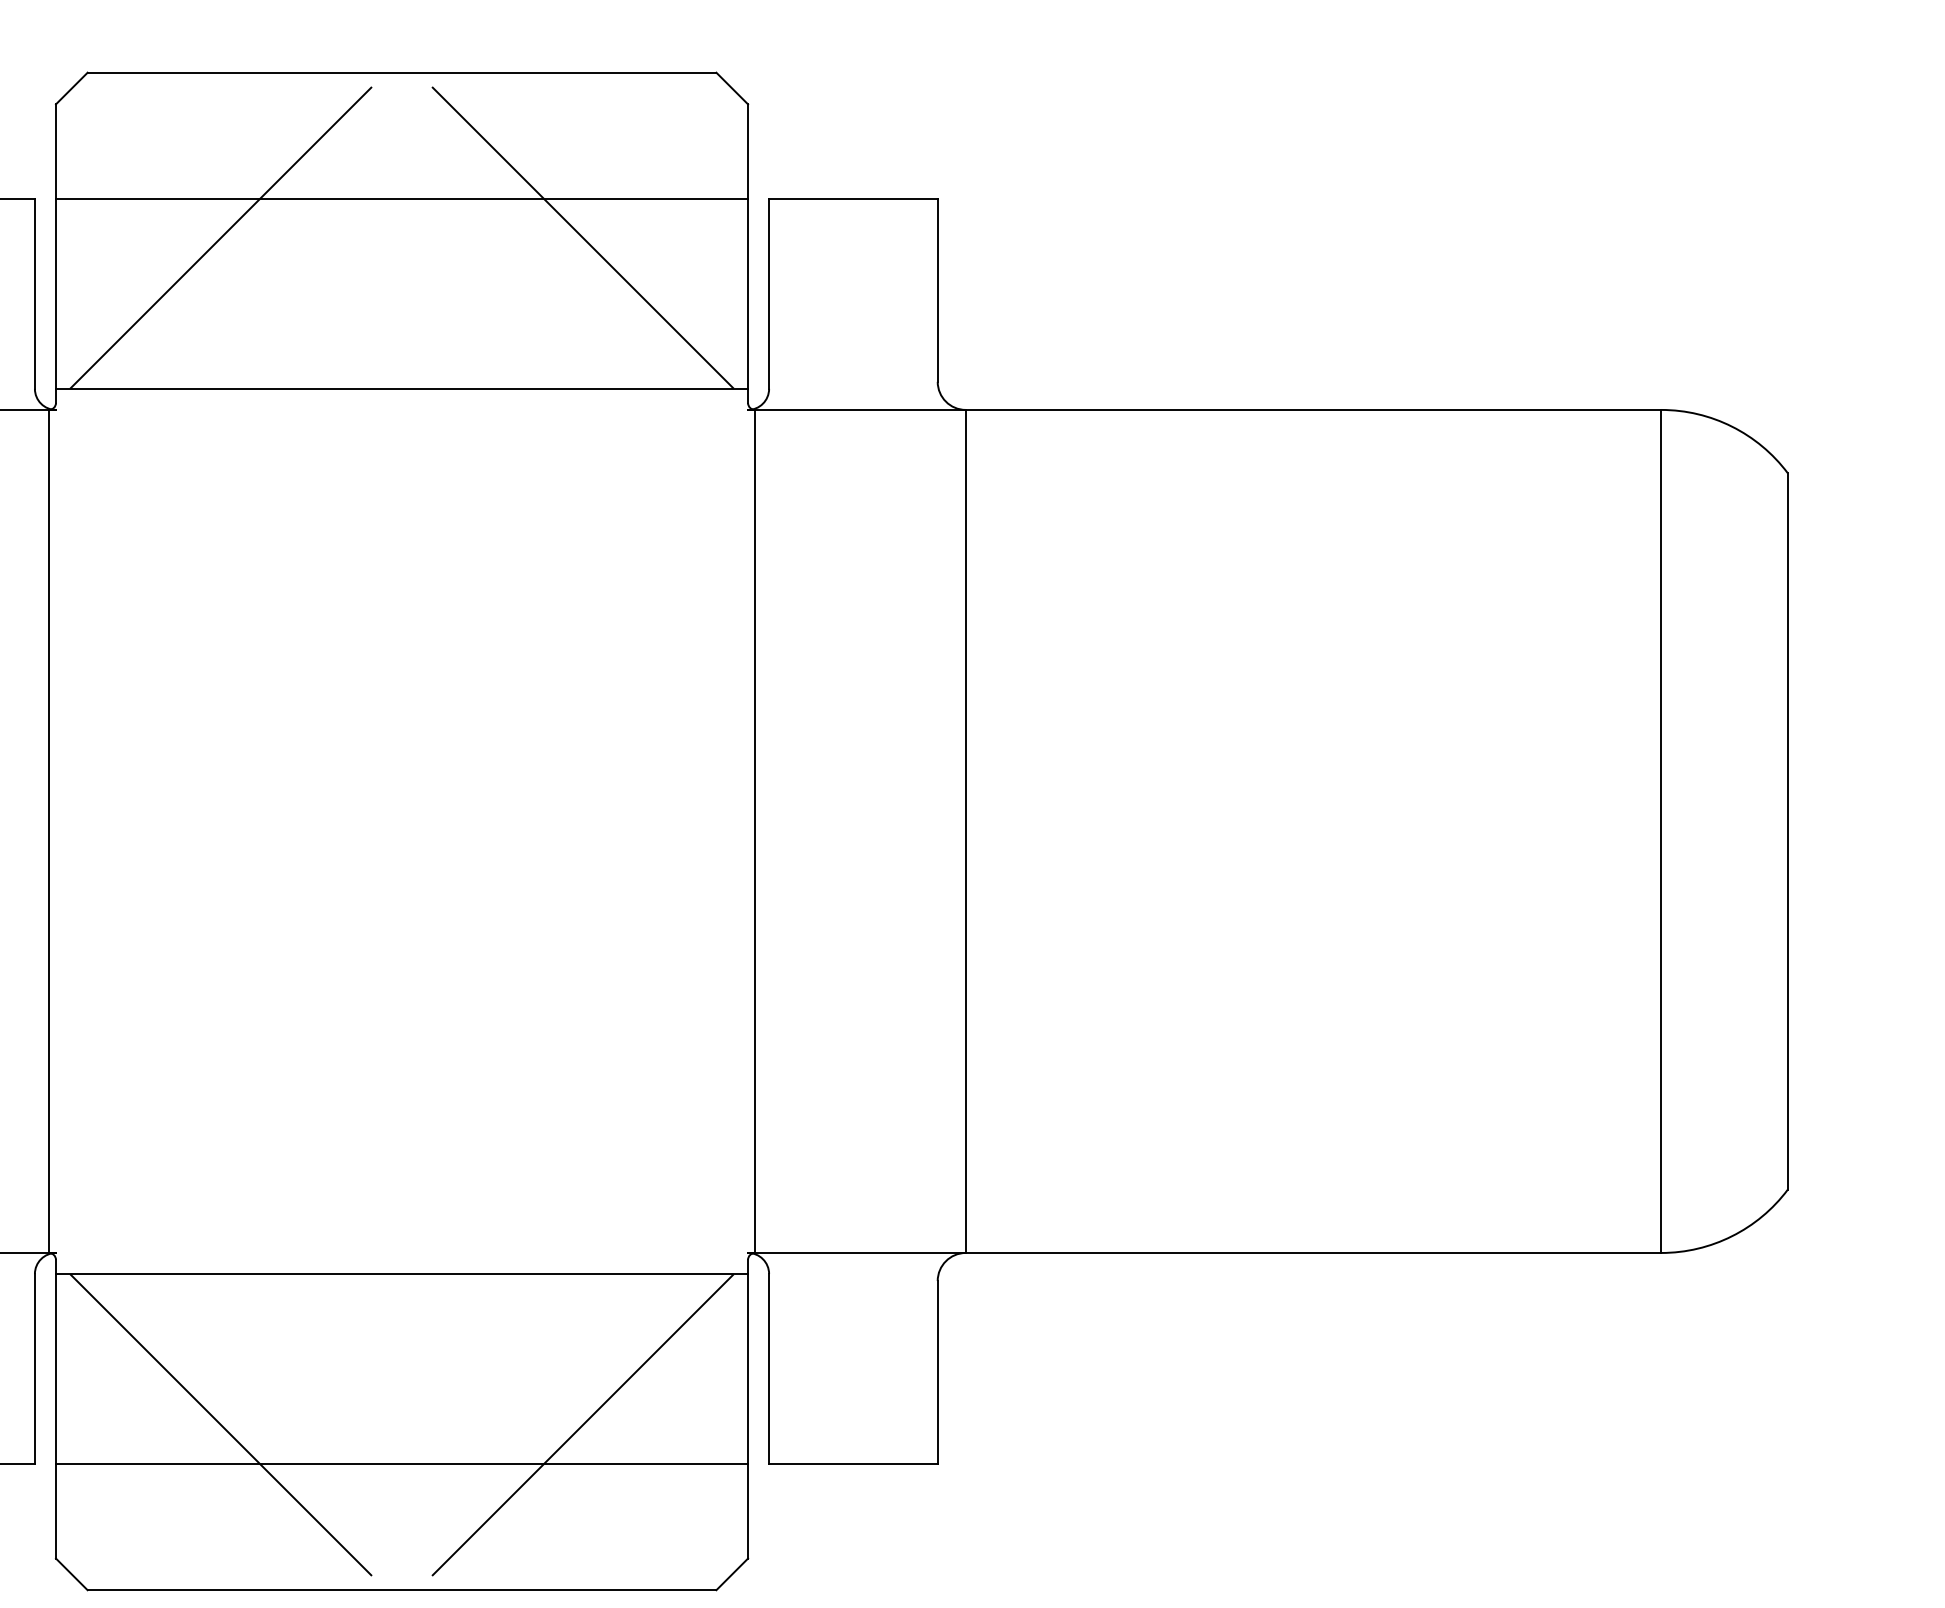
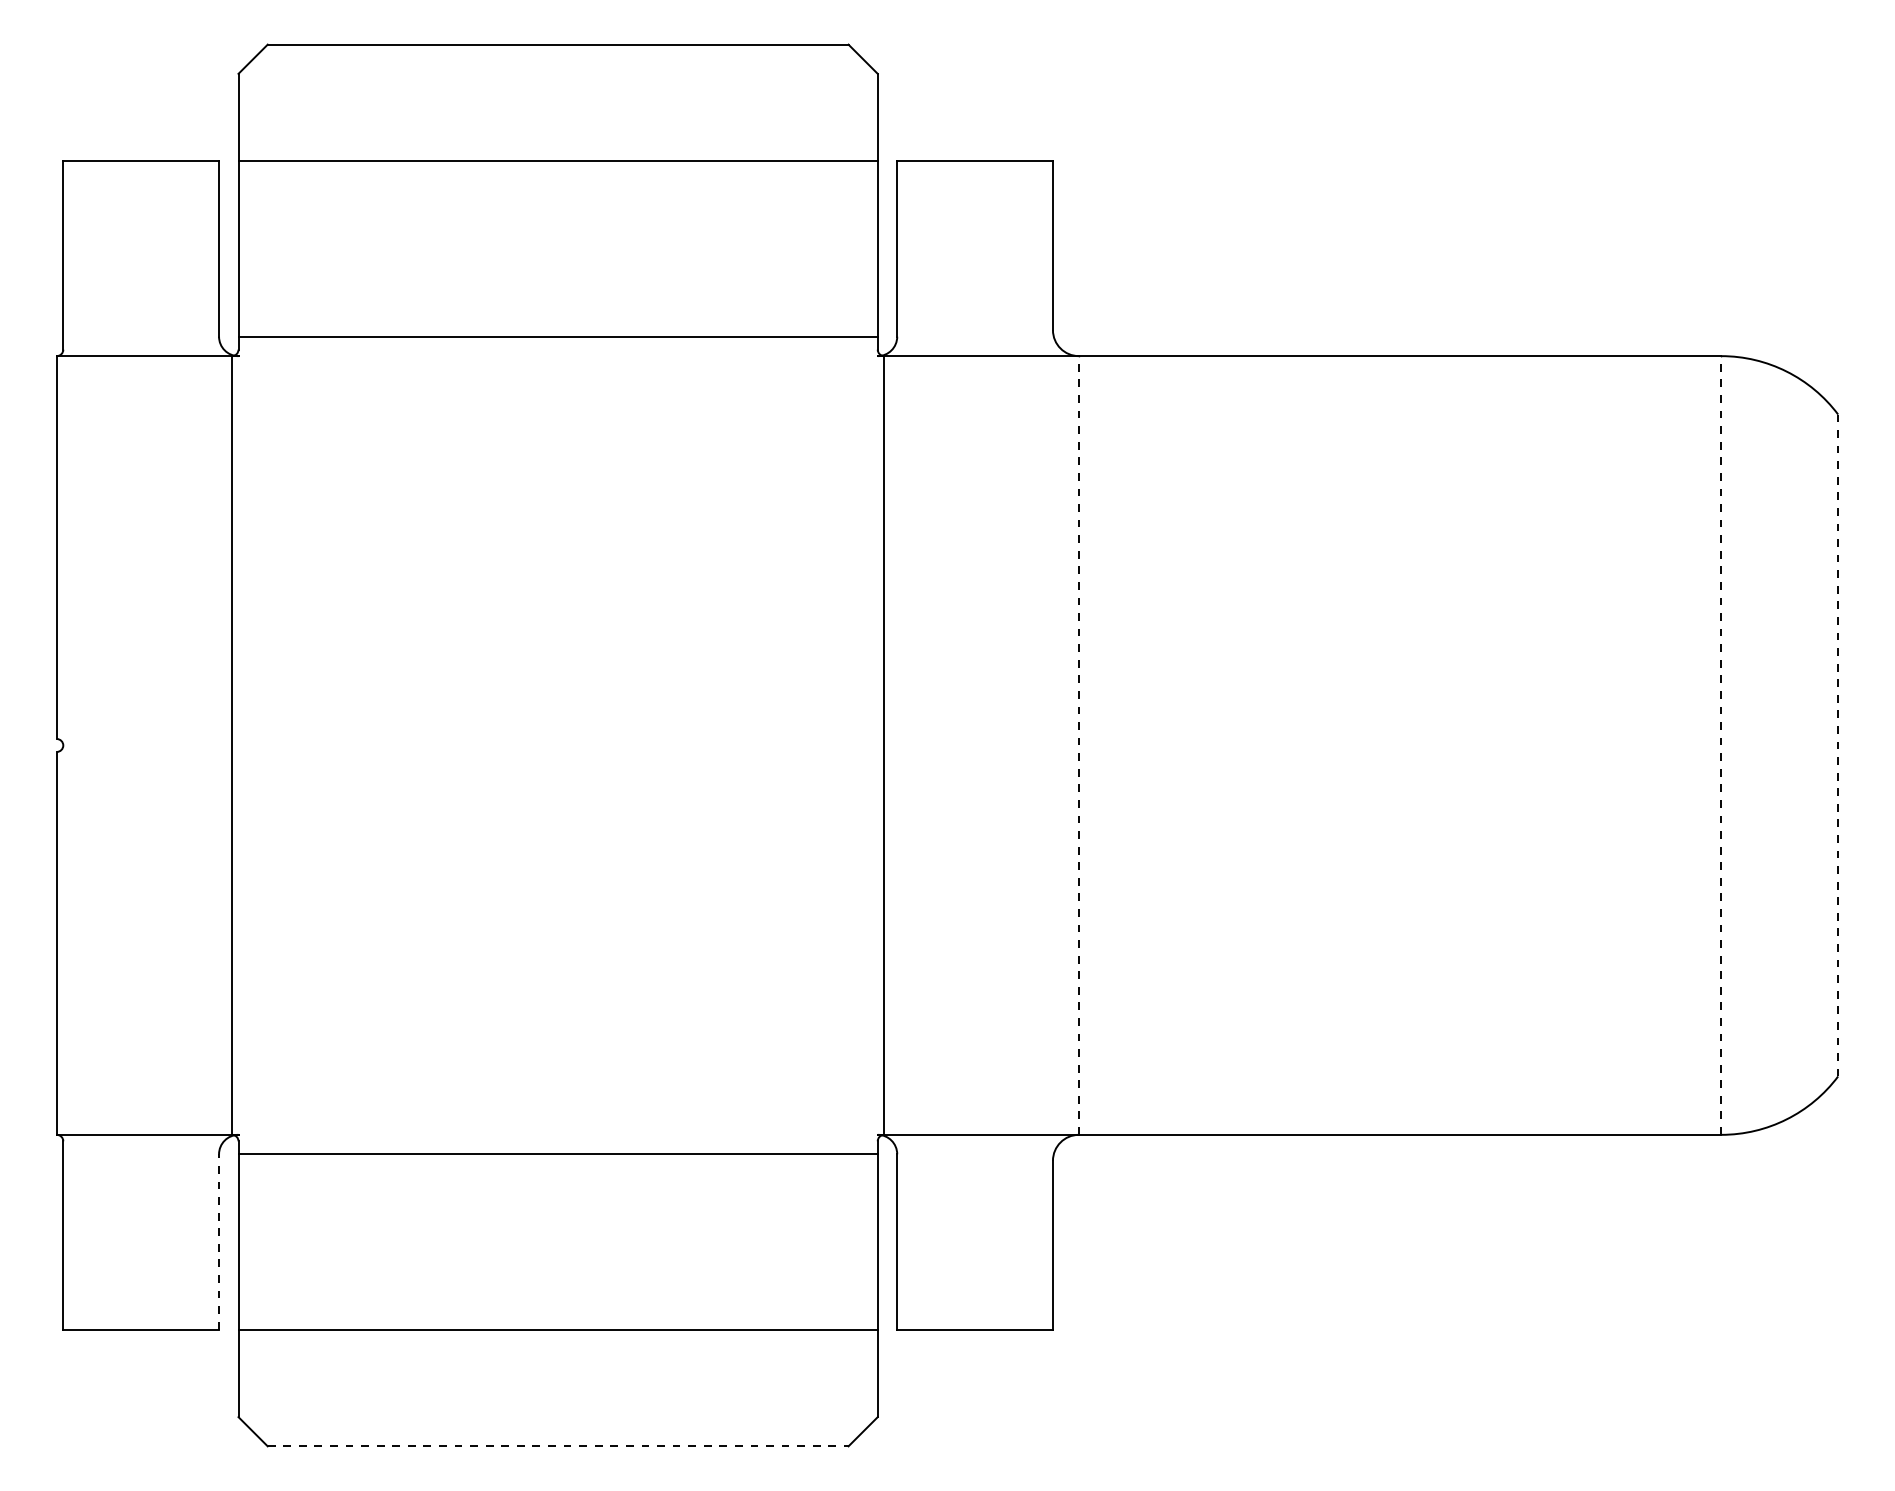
line: (220, 237) -> (390, 196), removed
line: (582, 237) -> (724, 196), removed
line: (965, 831) -> (1078, 745), solid -> dashed
line: (1661, 831) -> (1721, 745), solid -> dashed
line: (1788, 831) -> (1838, 745), solid -> dashed
line: (35, 1368) -> (219, 1241), solid -> dashed
line: (220, 1424) -> (390, 1293), removed
line: (582, 1424) -> (724, 1293), removed
line: (402, 1590) -> (558, 1446), solid -> dashed

